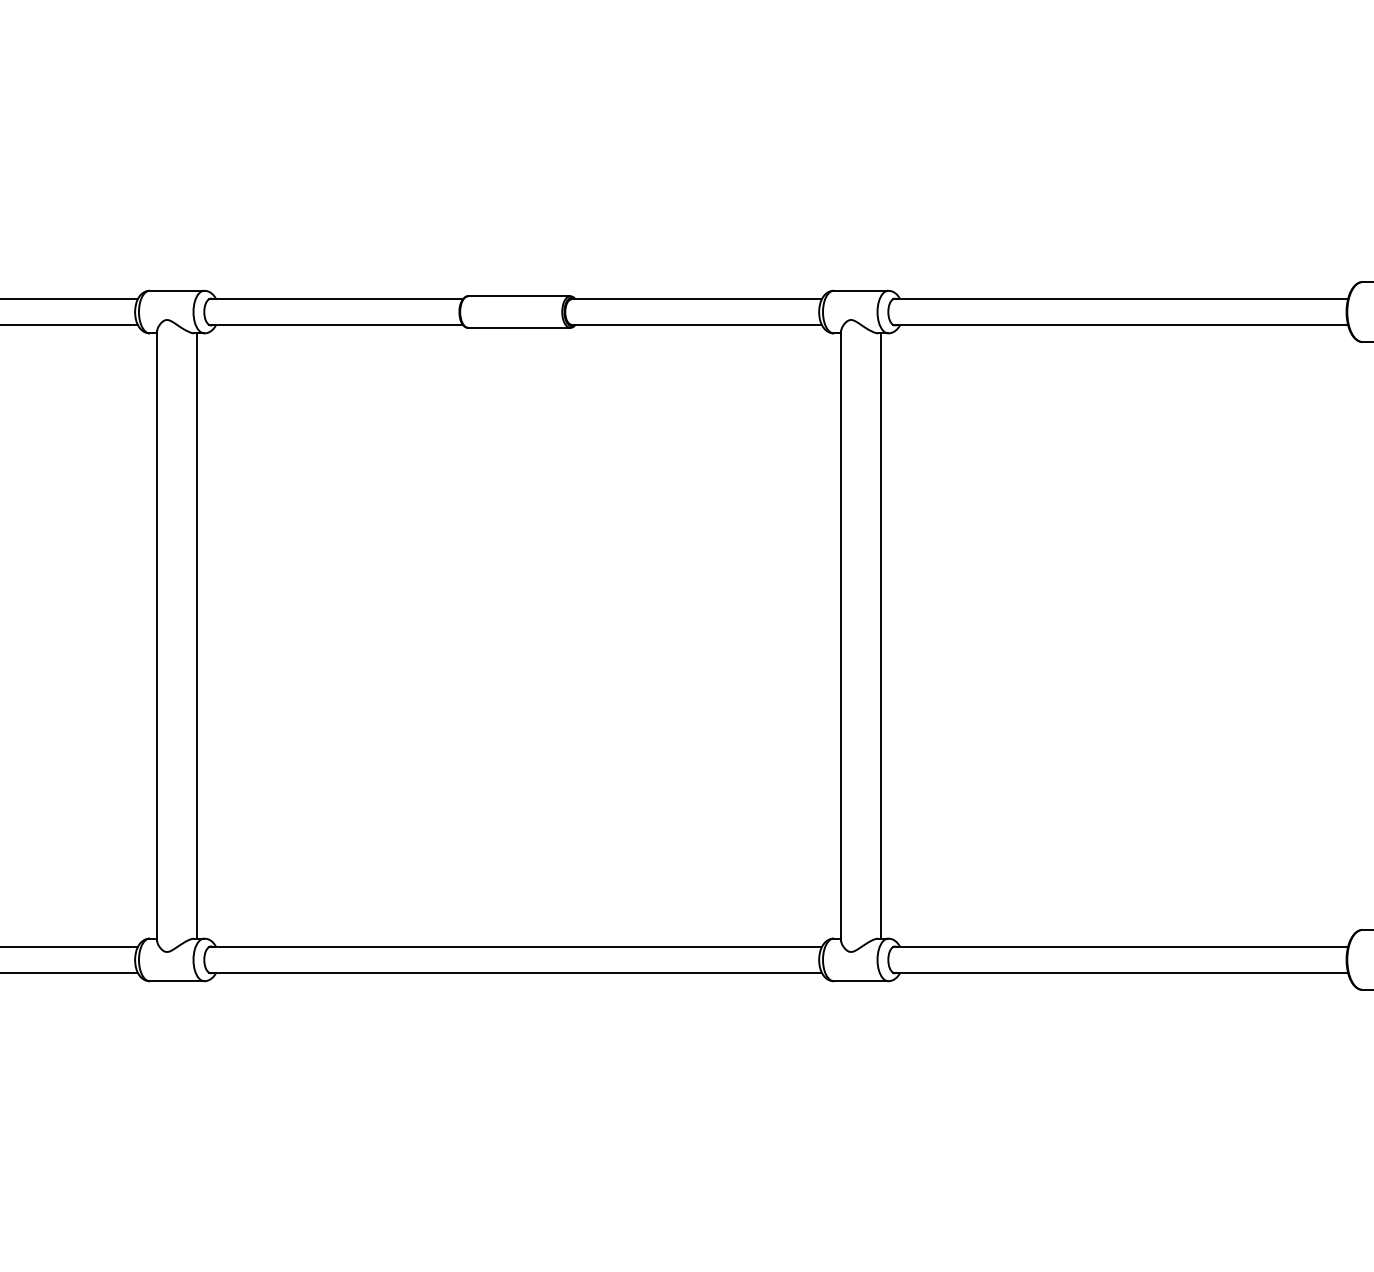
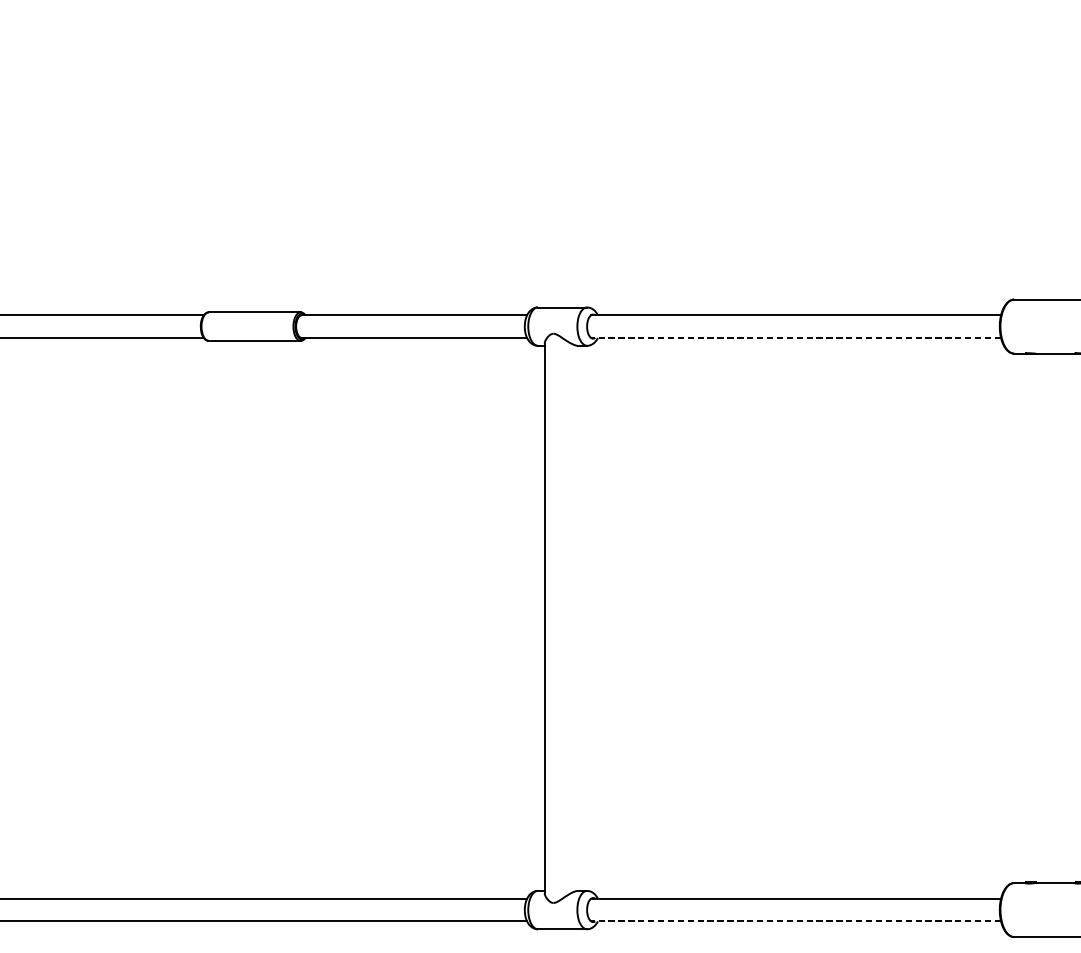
line: (1120, 324) -> (796, 337), solid -> dashed
line: (880, 635) -> (580, 617), removed
line: (1120, 972) -> (796, 921), solid -> dashed

